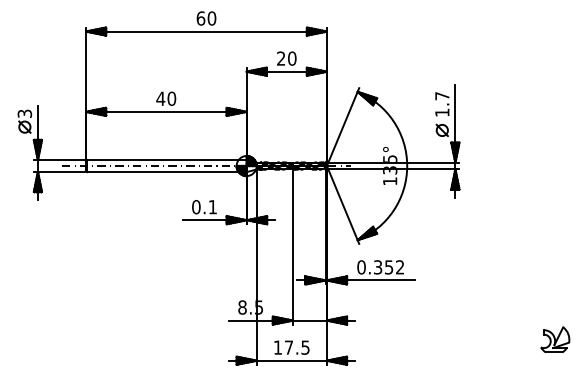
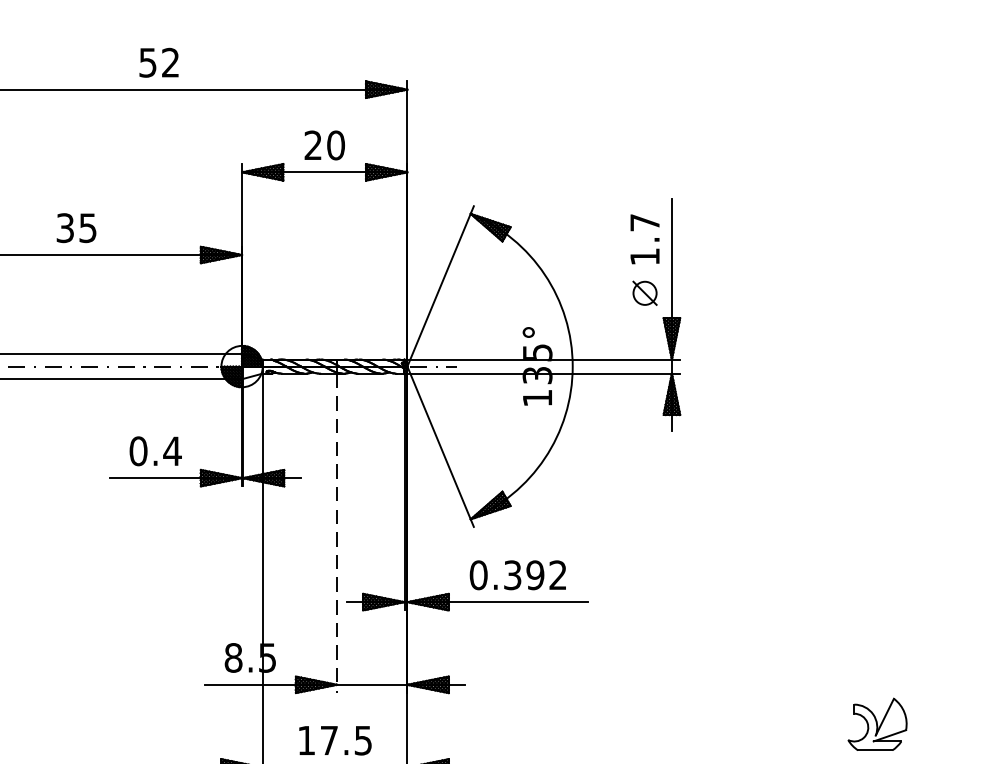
text: (206, 18) -> (159, 62), 60 -> 52
text: (166, 98) -> (77, 227), 40 -> 35
text: (212, 207) -> (171, 451), 0.1 -> 0.4
line: (292, 247) -> (336, 534), solid -> dashed
text: (388, 267) -> (534, 575), 0.352 -> 0.392

